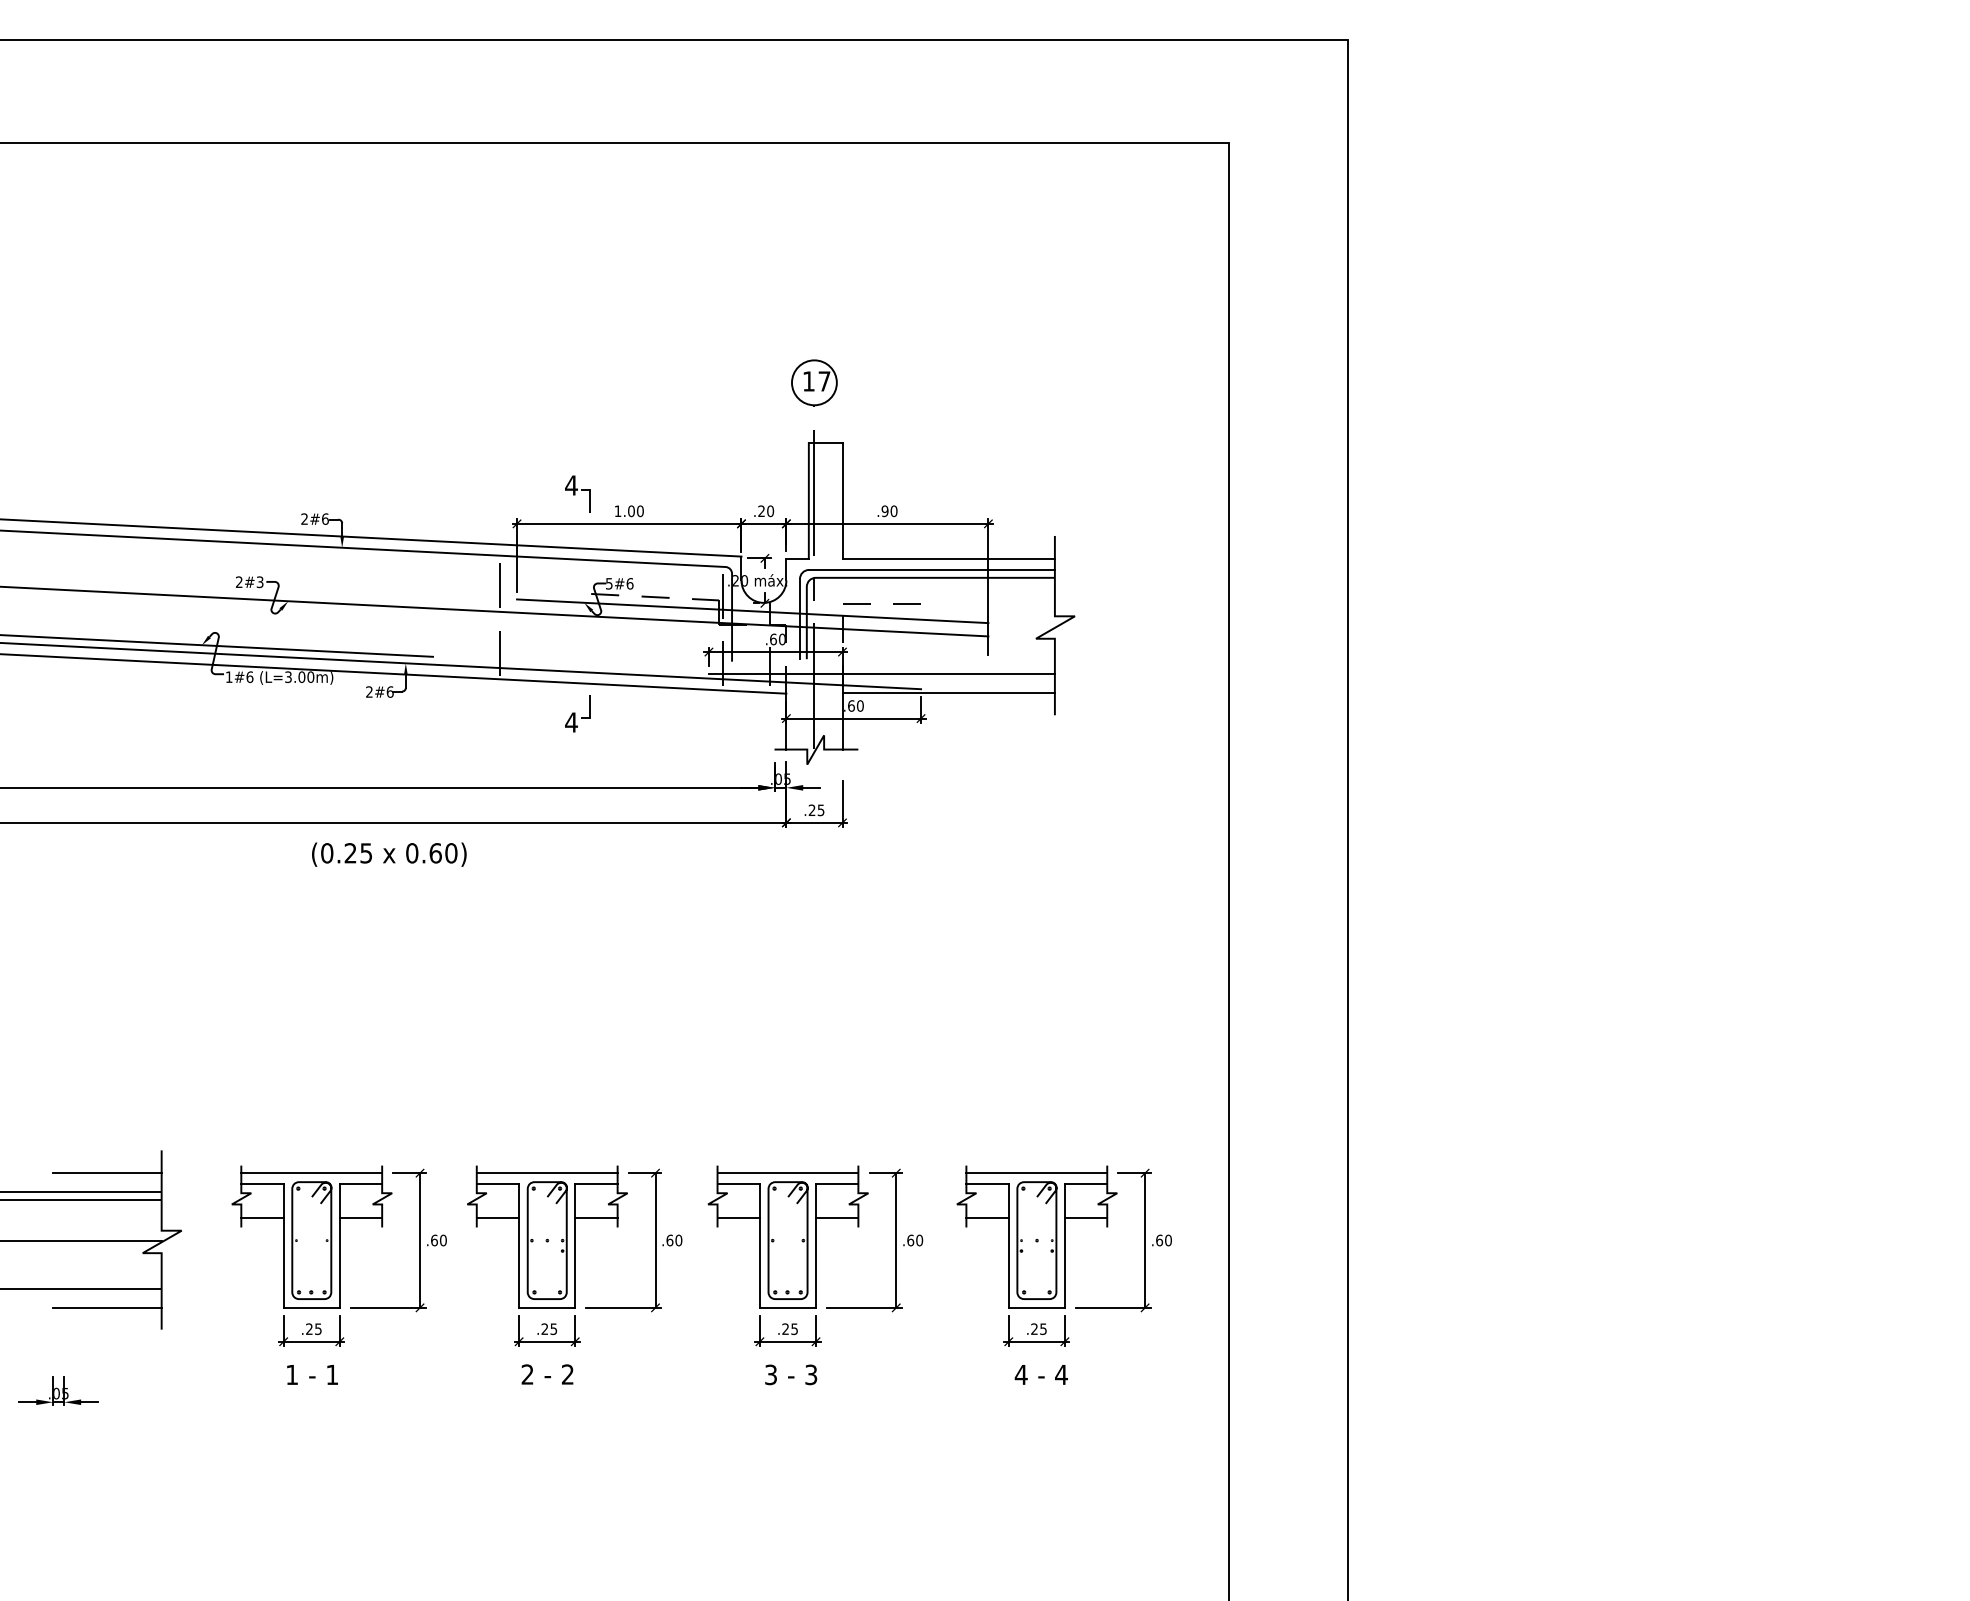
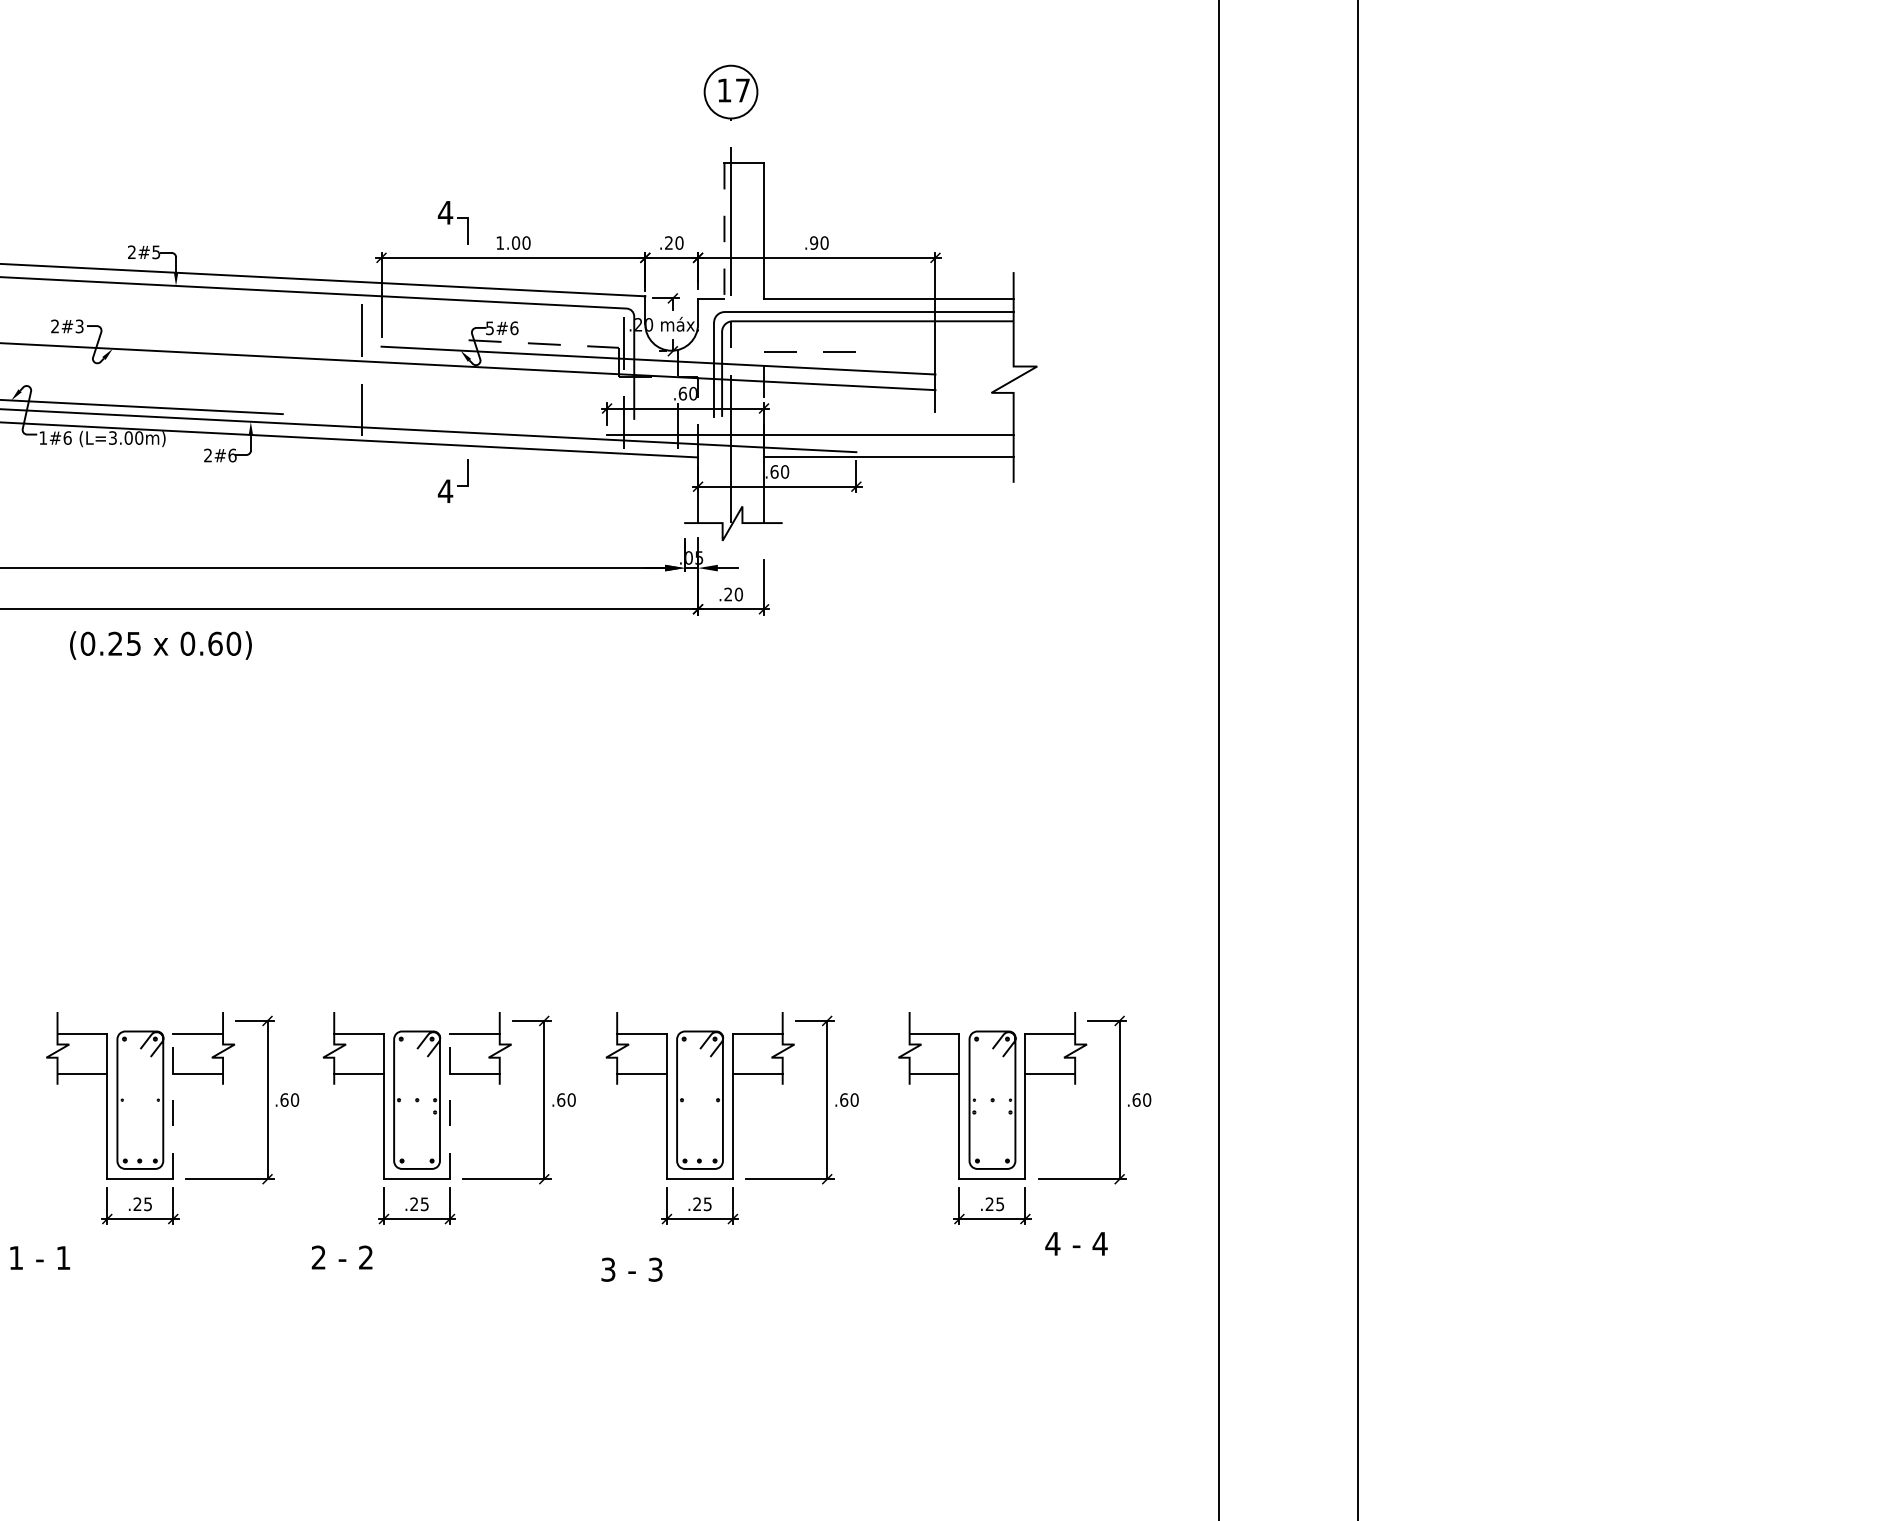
line: (808, 500) -> (724, 230), solid -> dashed
text: (325, 518) -> (156, 251), 2#6 -> 2#5
text: (820, 810) -> (738, 594), .25 -> .20
text: (389, 854) -> (161, 645), moved
line: (311, 1173) -> (139, 1021), removed
line: (546, 1173) -> (416, 1021), removed
line: (787, 1173) -> (699, 1021), removed
line: (1036, 1173) -> (992, 1021), removed
line: (339, 1246) -> (172, 1107), solid -> dashed
line: (575, 1246) -> (450, 1107), solid -> dashed
text: (312, 1374) -> (40, 1257), moved
text: (547, 1374) -> (342, 1257), moved
text: (791, 1374) -> (632, 1269), moved
text: (1040, 1374) -> (1075, 1243), moved

